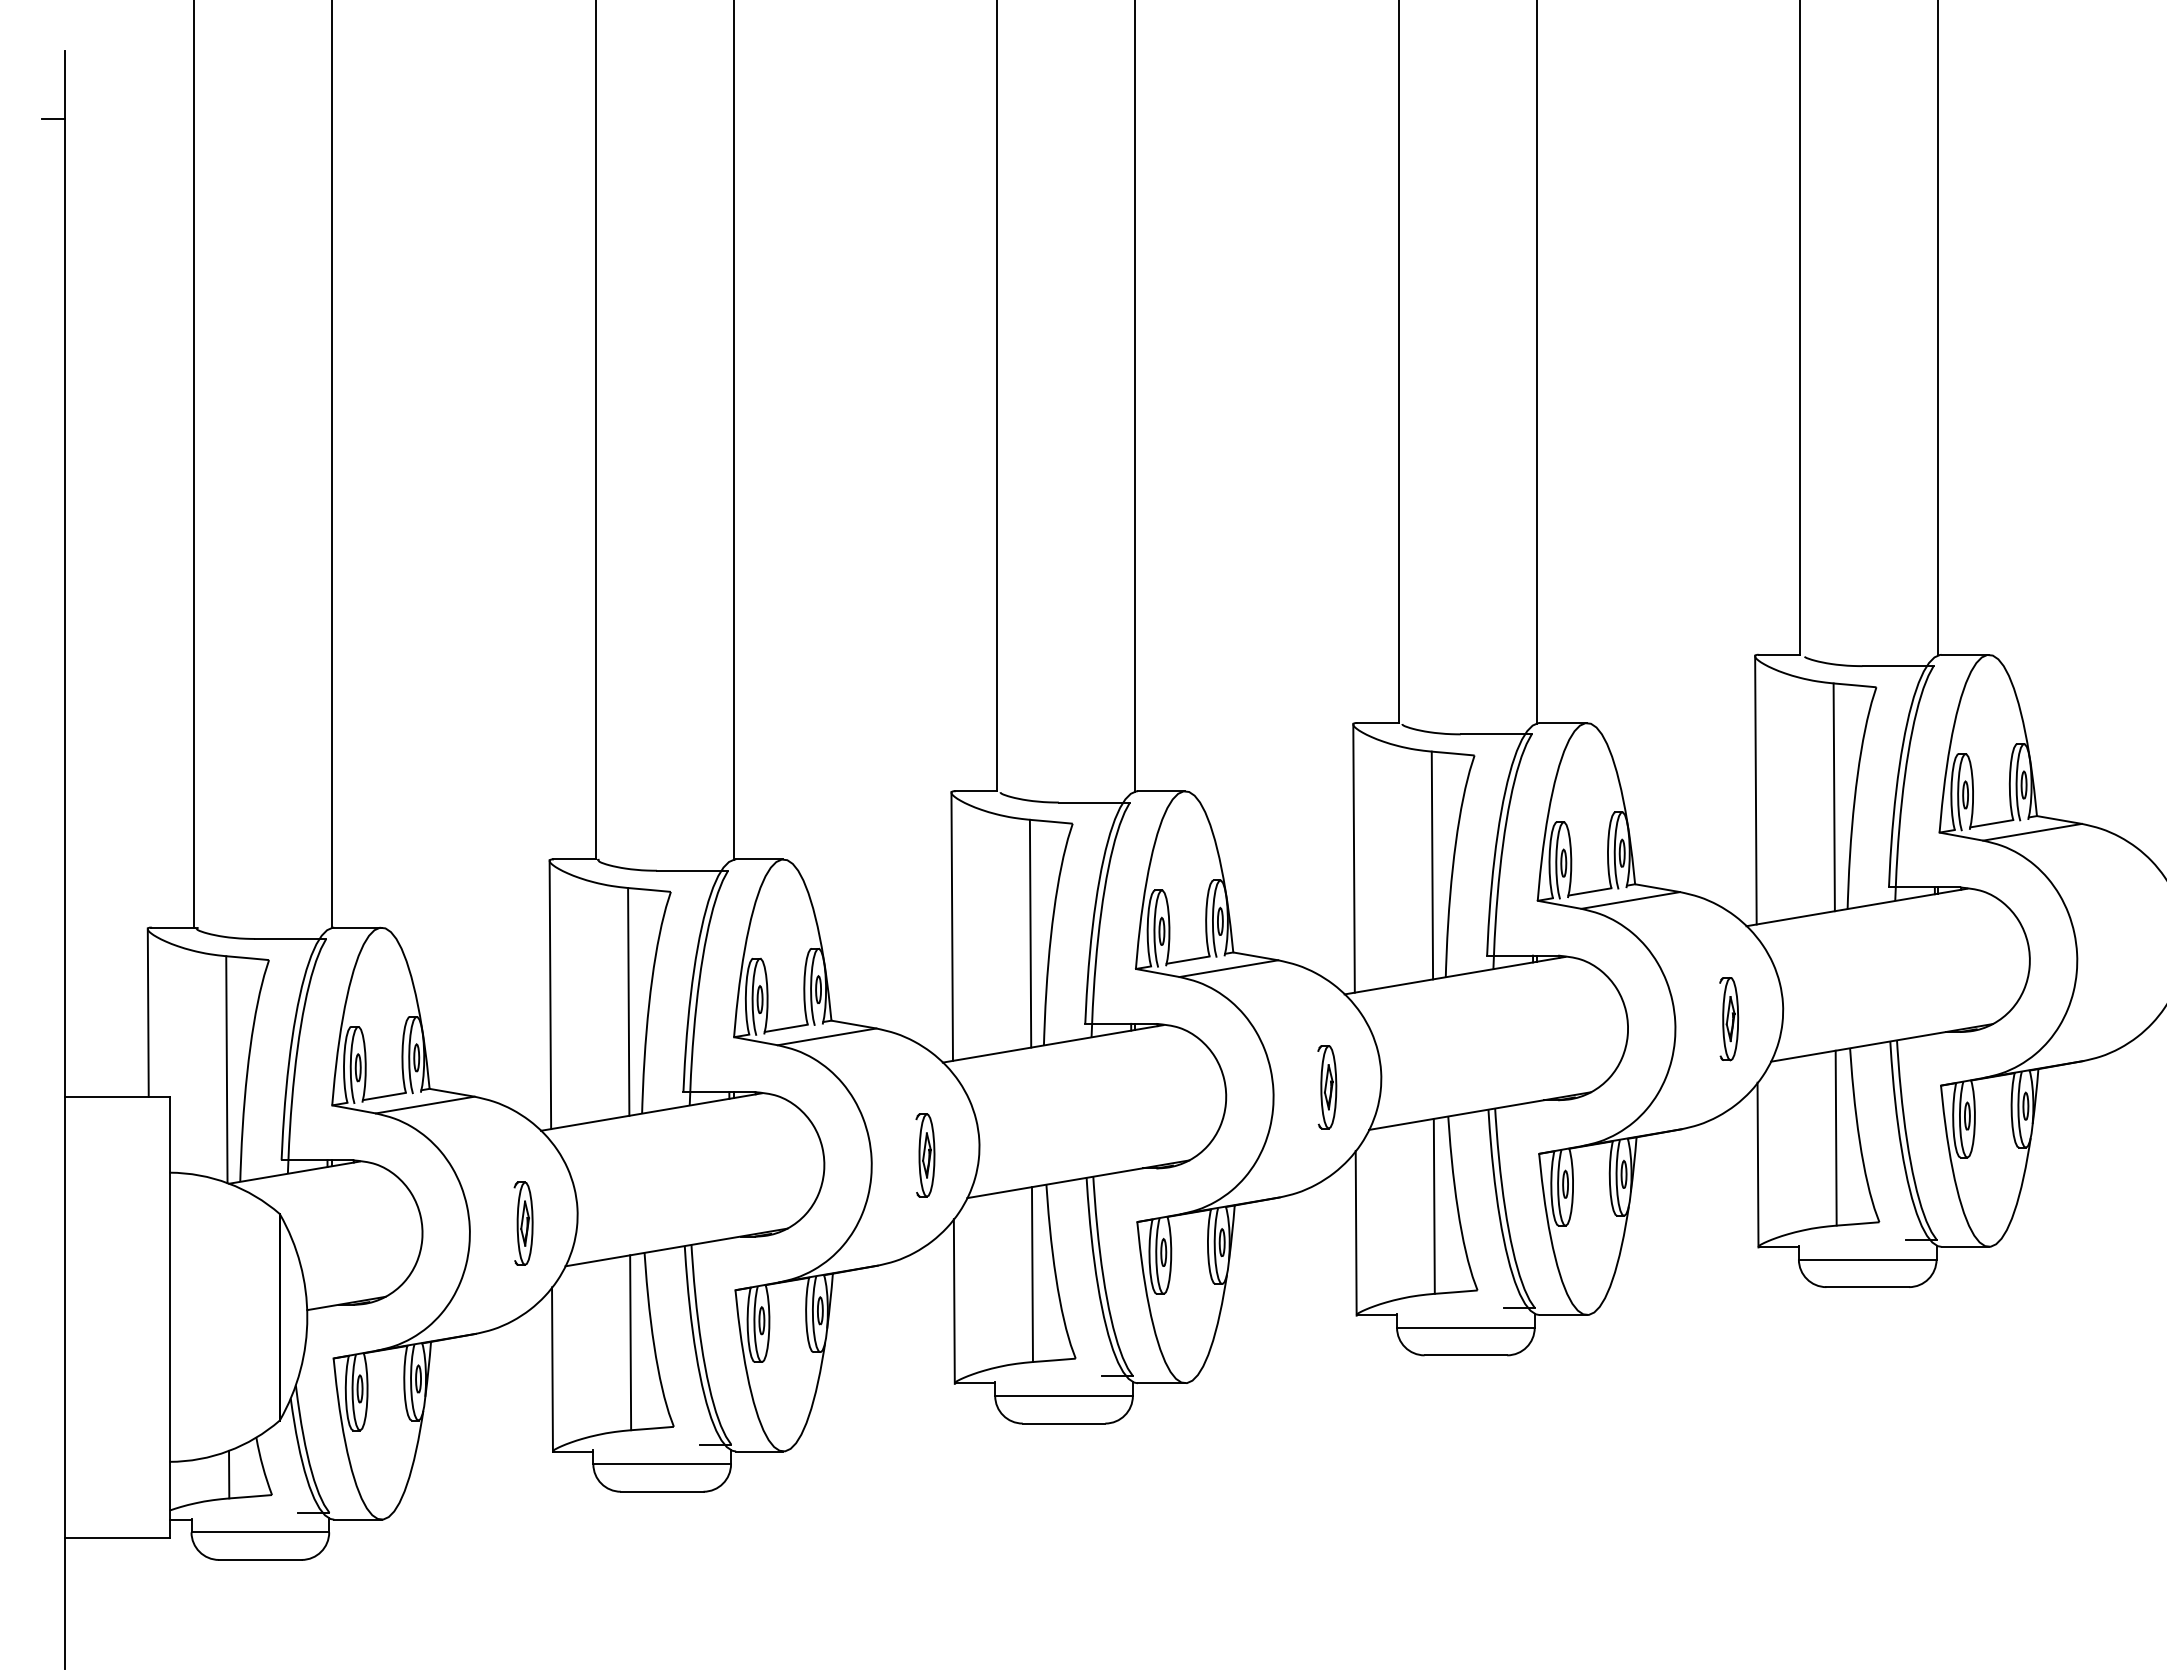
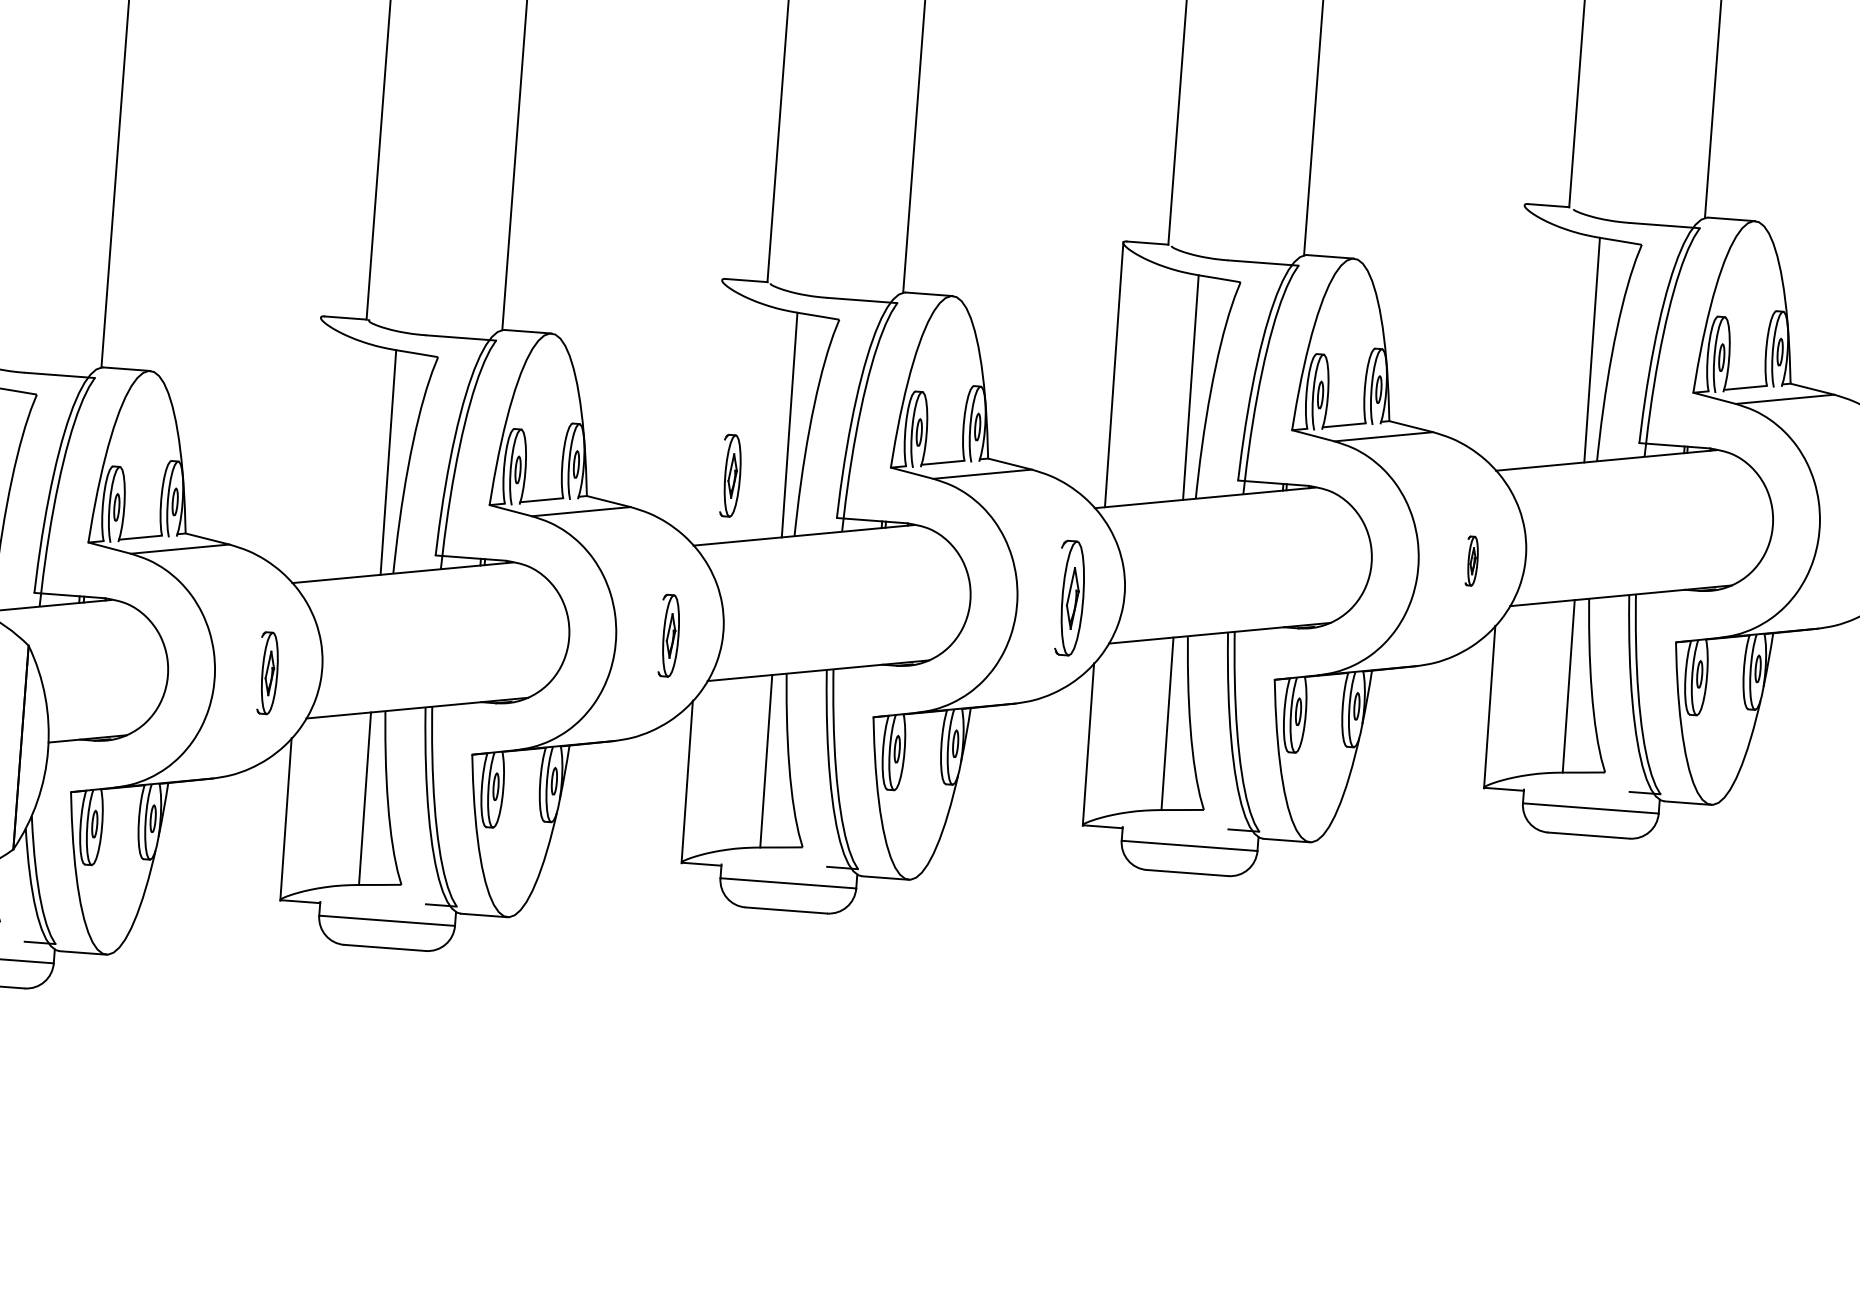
line: (1755, 789) -> (1515, 336), removed
line: (951, 926) -> (712, 412), removed
part: (975, 989) -> (731, 475), added
line: (550, 994) -> (311, 449), removed
part: (1729, 1019) -> (1472, 561), size x0.6
part: (1327, 1087) -> (1070, 598), size x1.4

